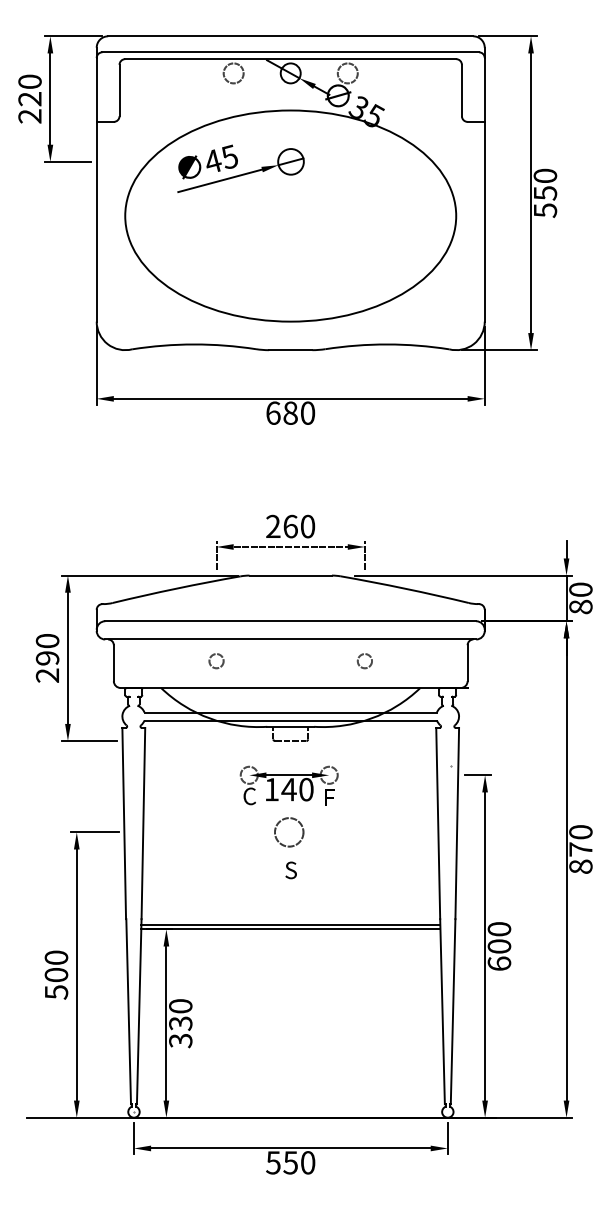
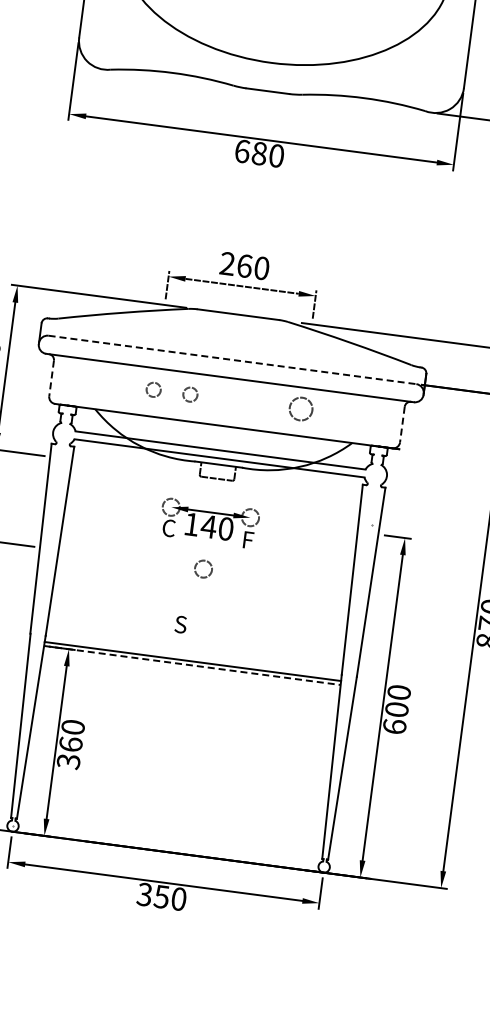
line: (291, 621) -> (233, 360), solid -> dashed
circle: (253, 661) -> (190, 394), added
circle: (364, 661) -> (300, 409), size x1.6
line: (113, 663) -> (51, 378), solid -> dashed
line: (467, 663) -> (402, 424), solid -> dashed
circle: (289, 832) -> (203, 569), size x0.6
text: (290, 870) -> (180, 624), moved
line: (290, 929) -> (192, 665), solid -> dashed
text: (180, 1023) -> (70, 744), 330 -> 360
text: (273, 1162) -> (144, 894), 550 -> 350

